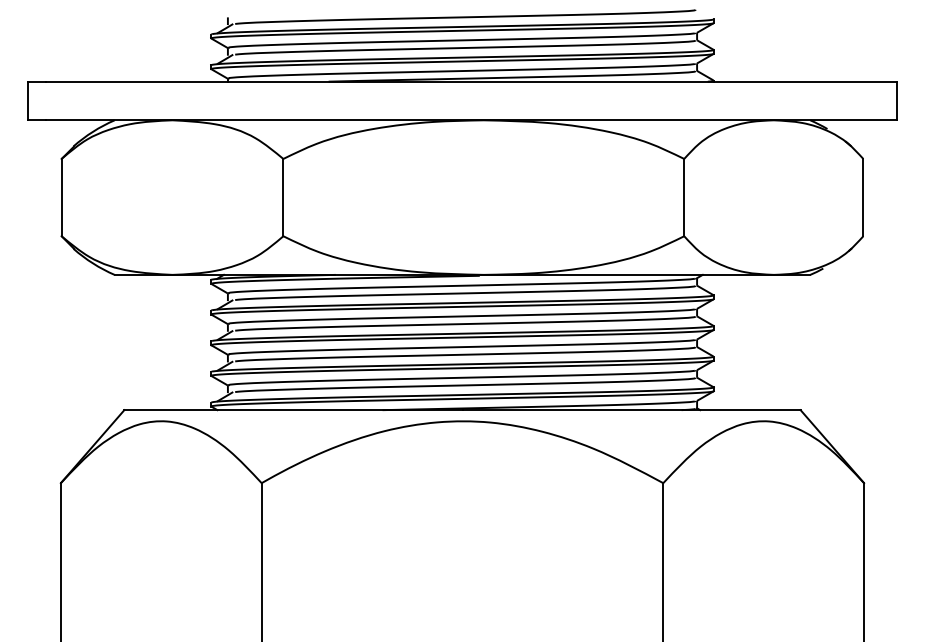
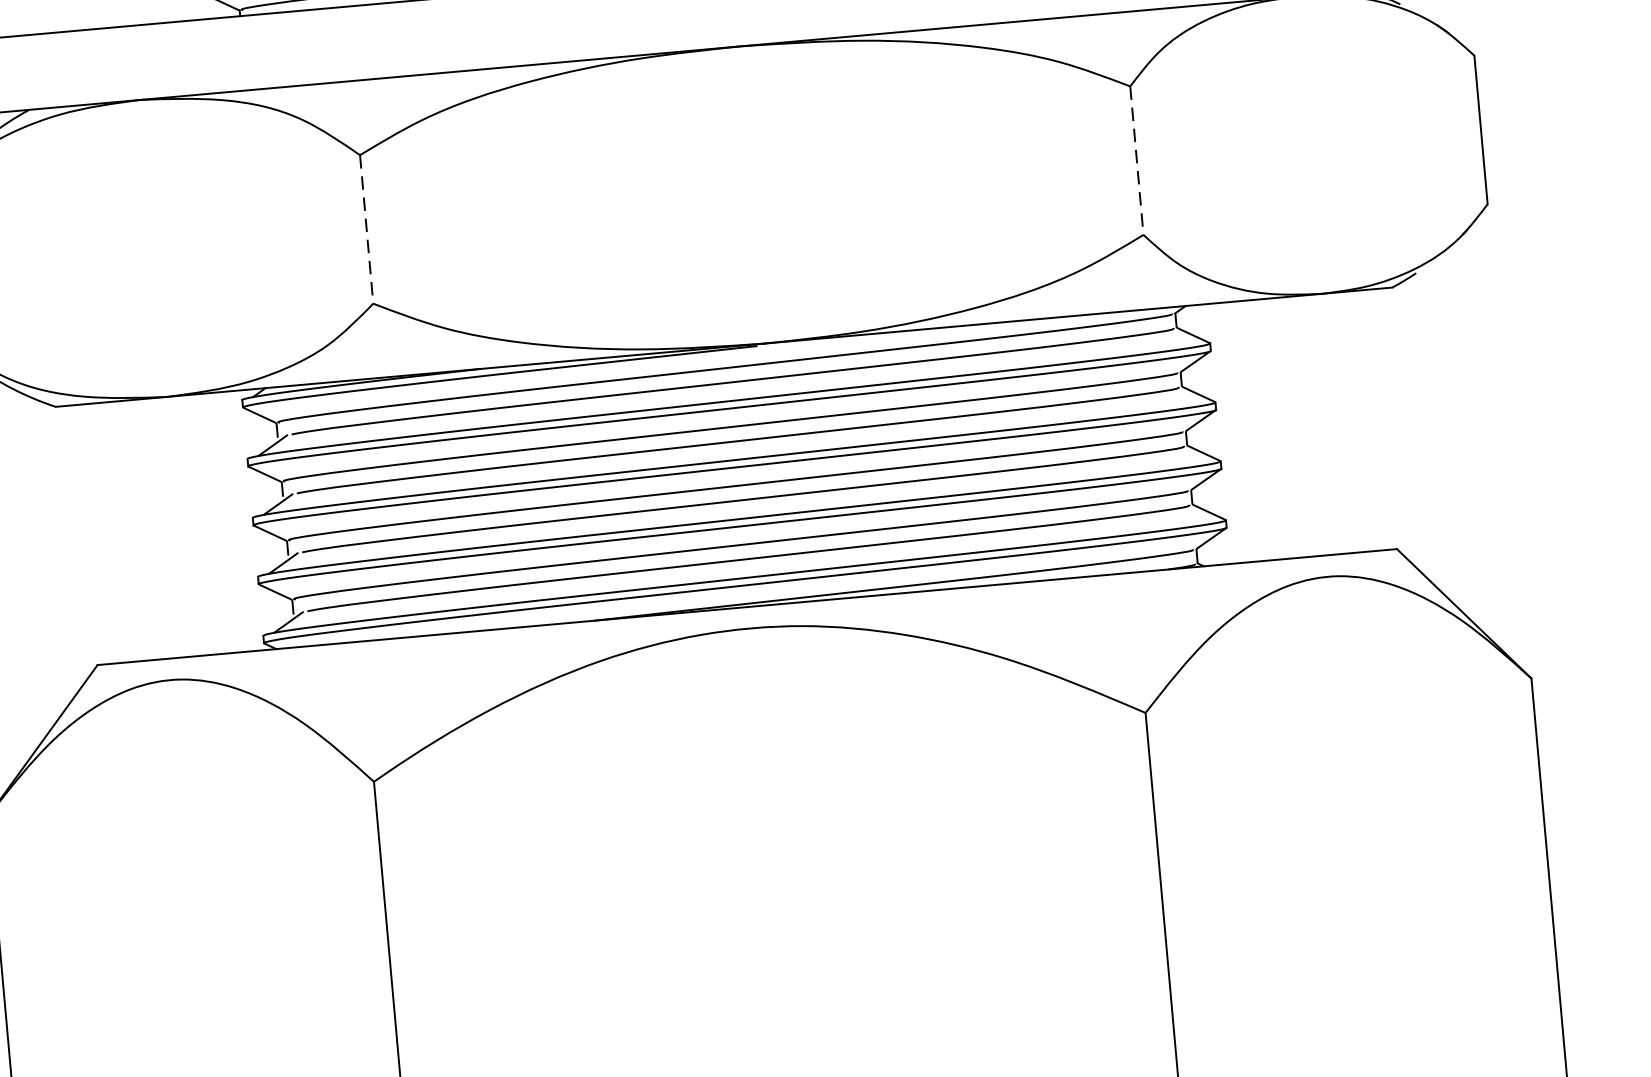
line: (283, 197) -> (366, 229), solid -> dashed
line: (684, 197) -> (1137, 160), solid -> dashed

